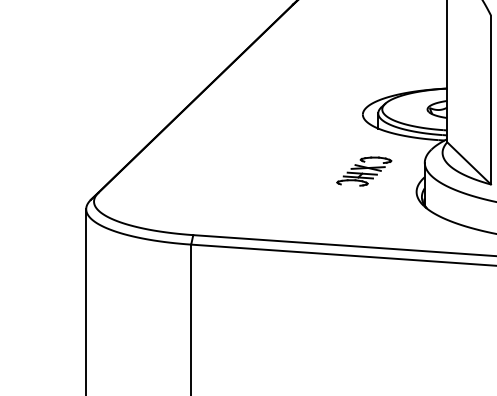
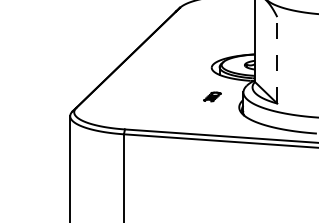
line: (491, 98) -> (277, 59), solid -> dashed
part: (364, 170) -> (212, 96), size x0.6

